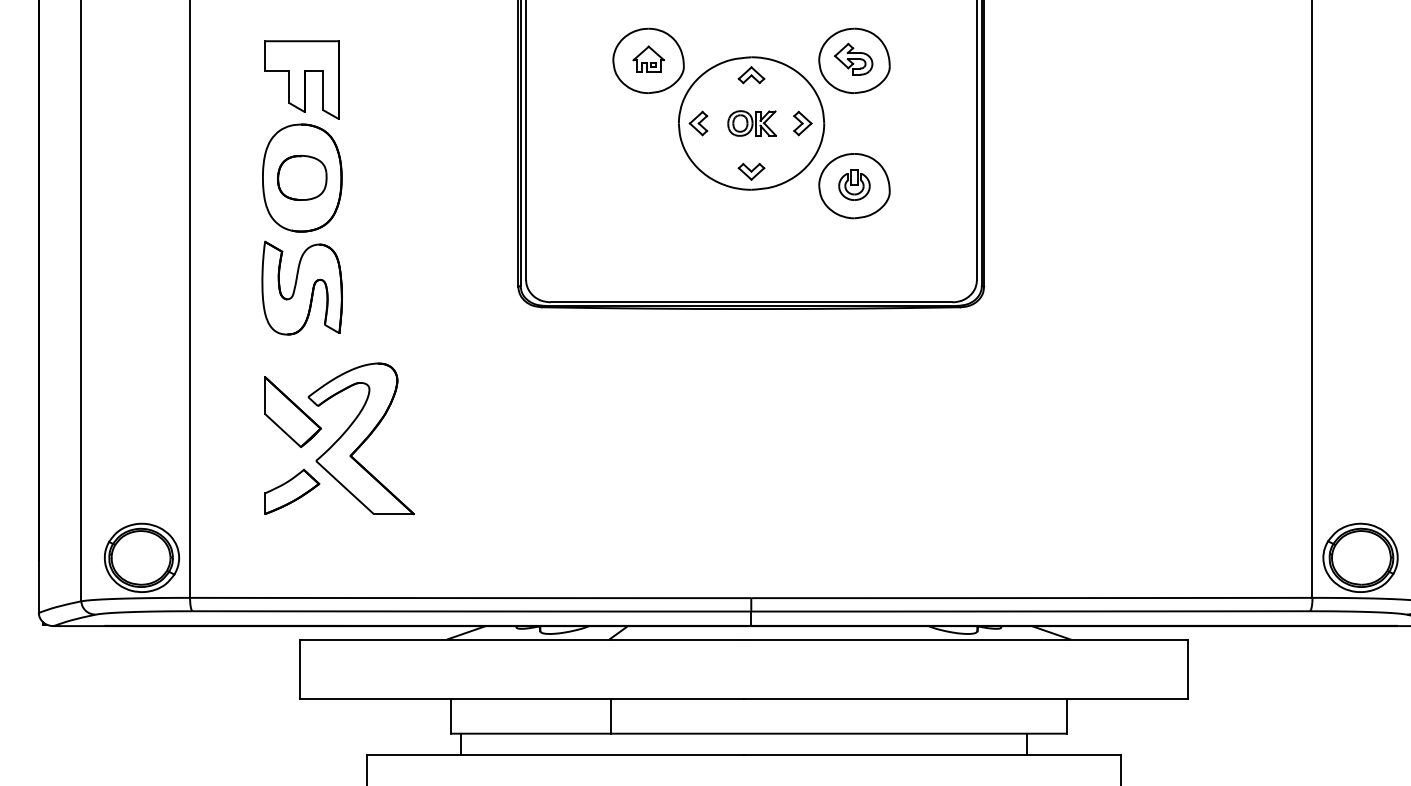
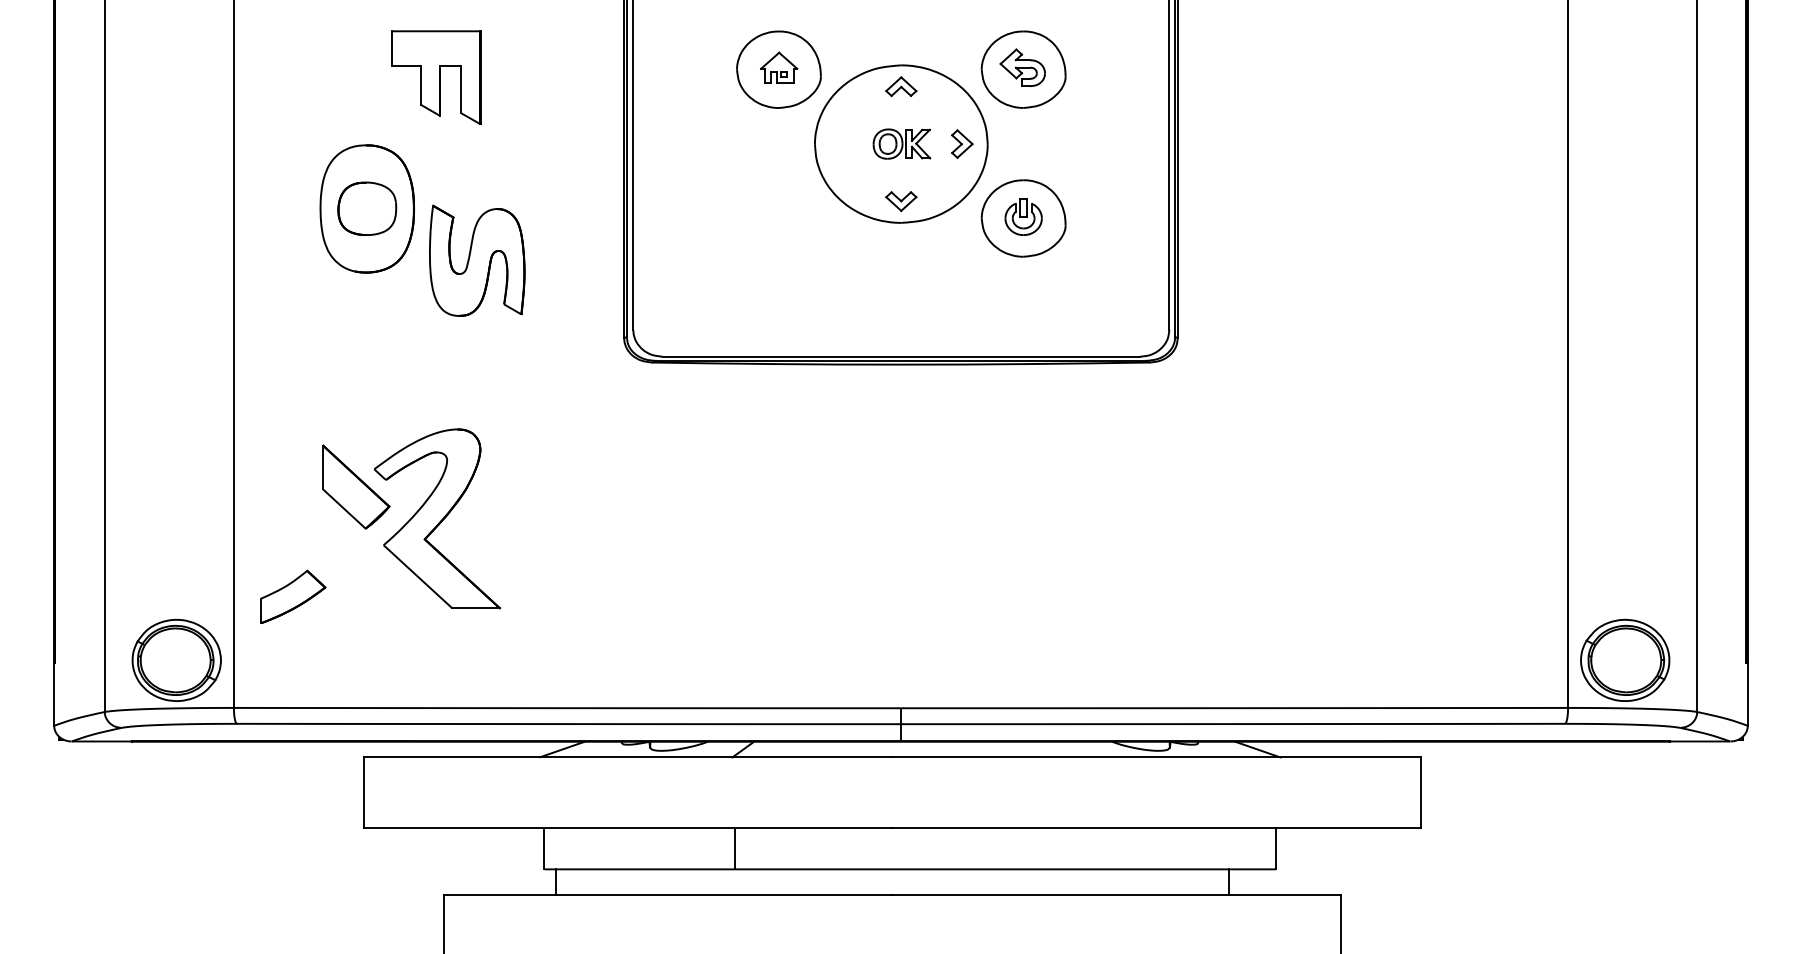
part: (302, 80) -> (436, 77), moved
part: (698, 123) -> (838, 143), removed
part: (302, 287) -> (477, 260), moved
part: (292, 491) -> (293, 596), moved

